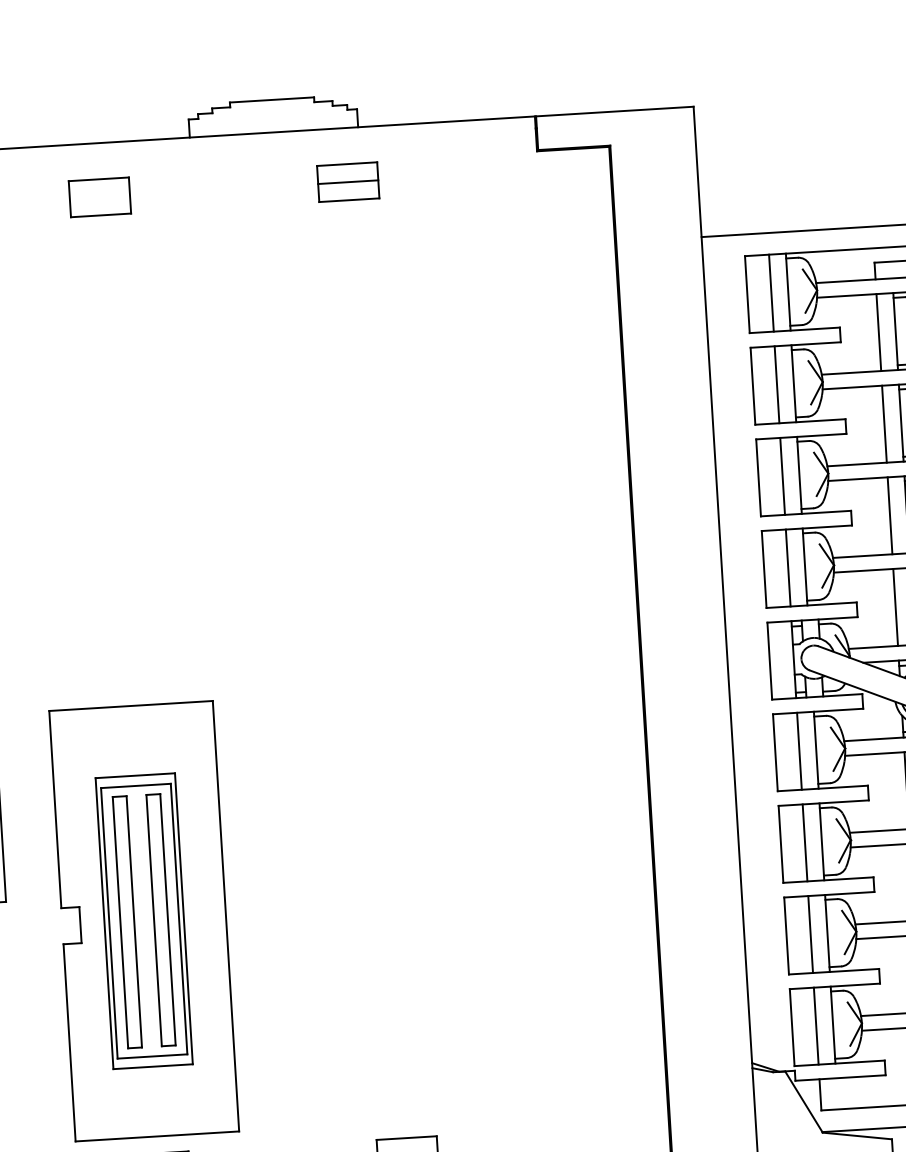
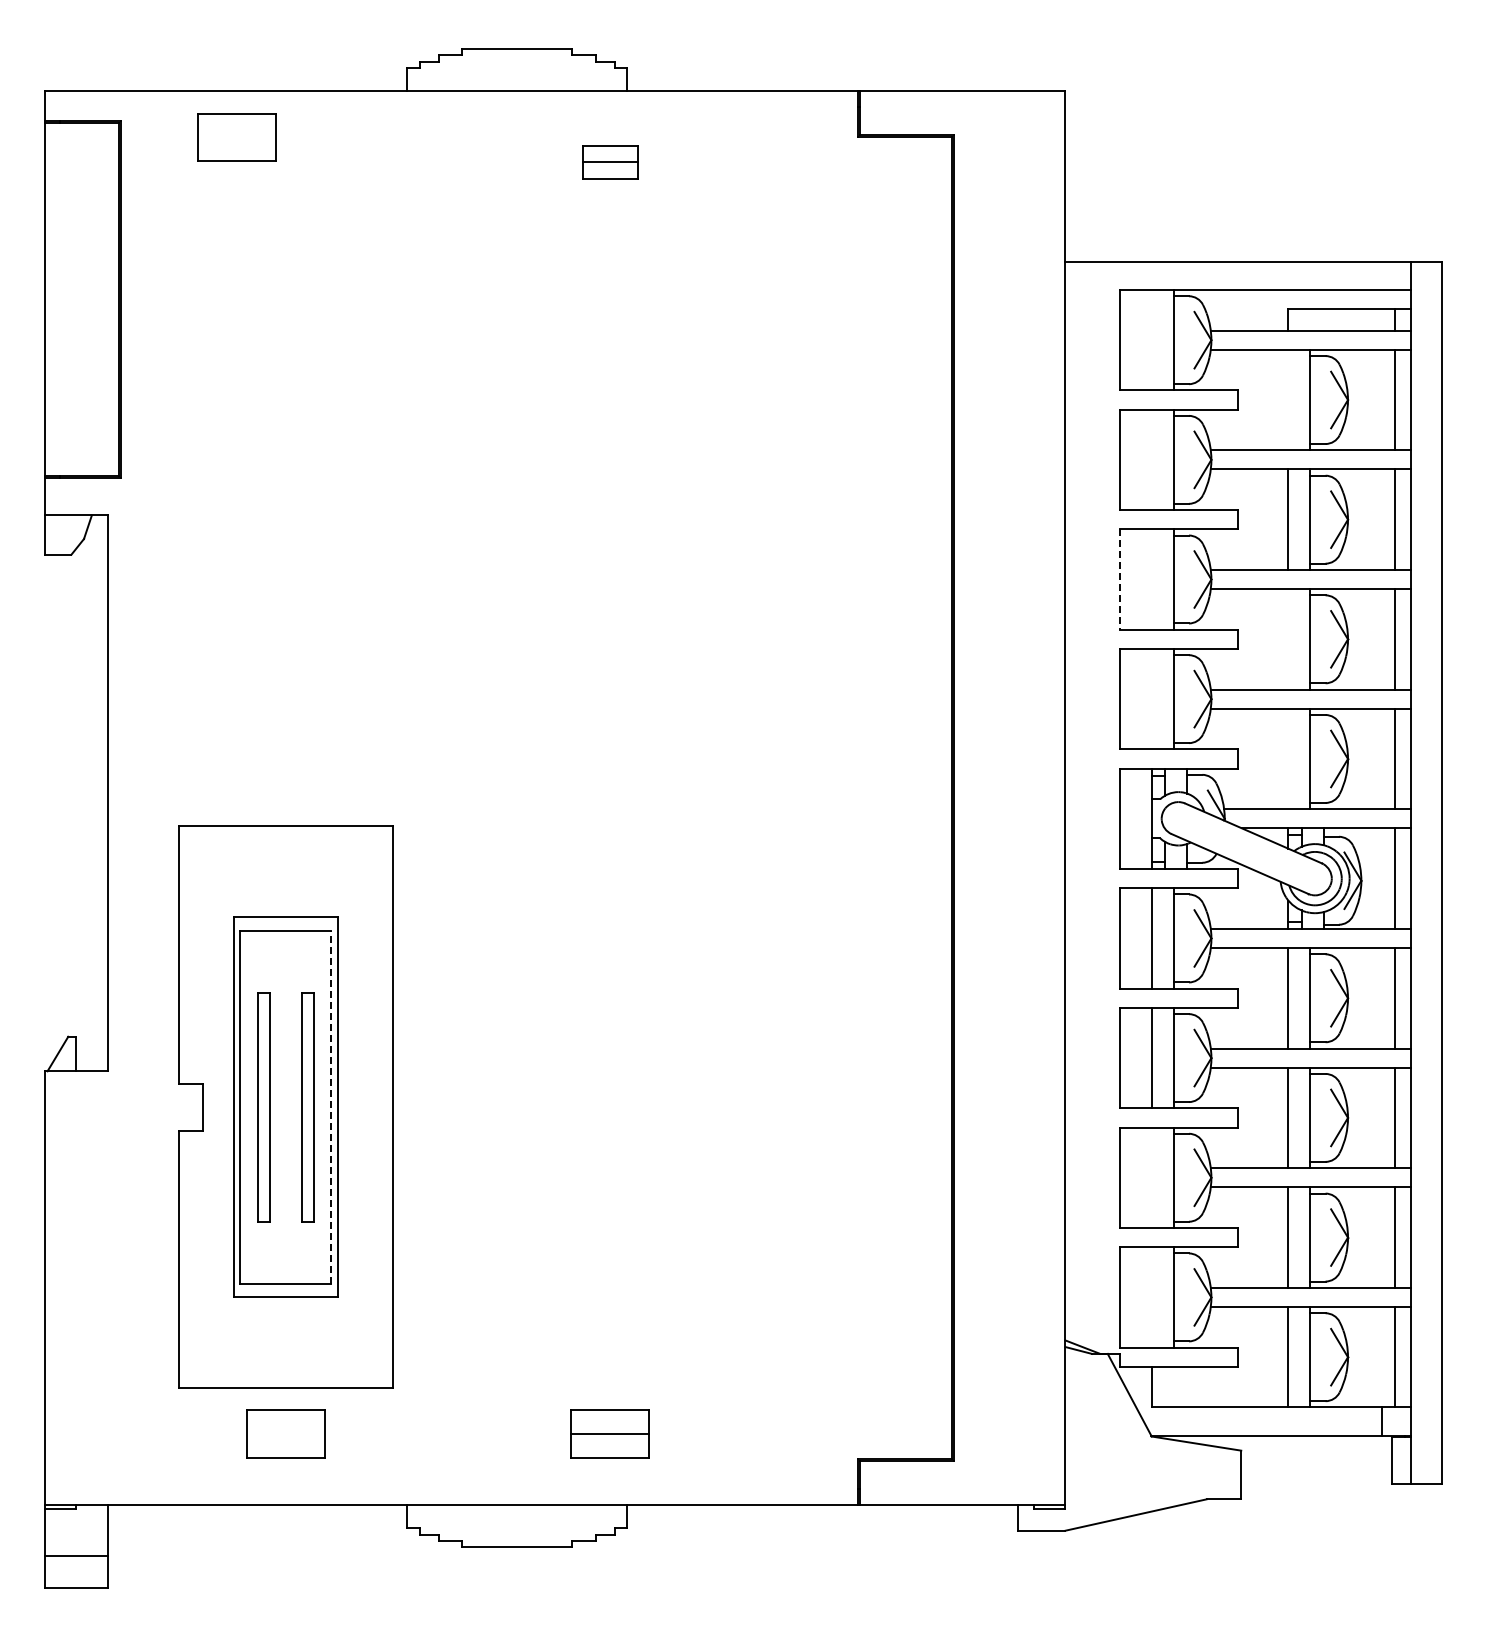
part: (347, 182) -> (609, 162), size x0.7
part: (99, 197) -> (236, 137), moved
line: (771, 292) -> (1151, 339), removed
line: (878, 332) -> (1288, 399), removed
line: (776, 384) -> (1151, 459), removed
line: (782, 476) -> (1151, 579), removed
line: (758, 478) -> (1120, 580), solid -> dashed
line: (890, 515) -> (1288, 639), removed
line: (788, 567) -> (1151, 698), removed
line: (895, 607) -> (1288, 758), removed
line: (179, 919) -> (331, 1107), solid -> dashed
part: (160, 920) -> (307, 1107), size x0.7
part: (127, 922) -> (263, 1107), size x0.7
line: (810, 934) -> (1151, 1177), removed
line: (816, 1026) -> (1151, 1297), removed

